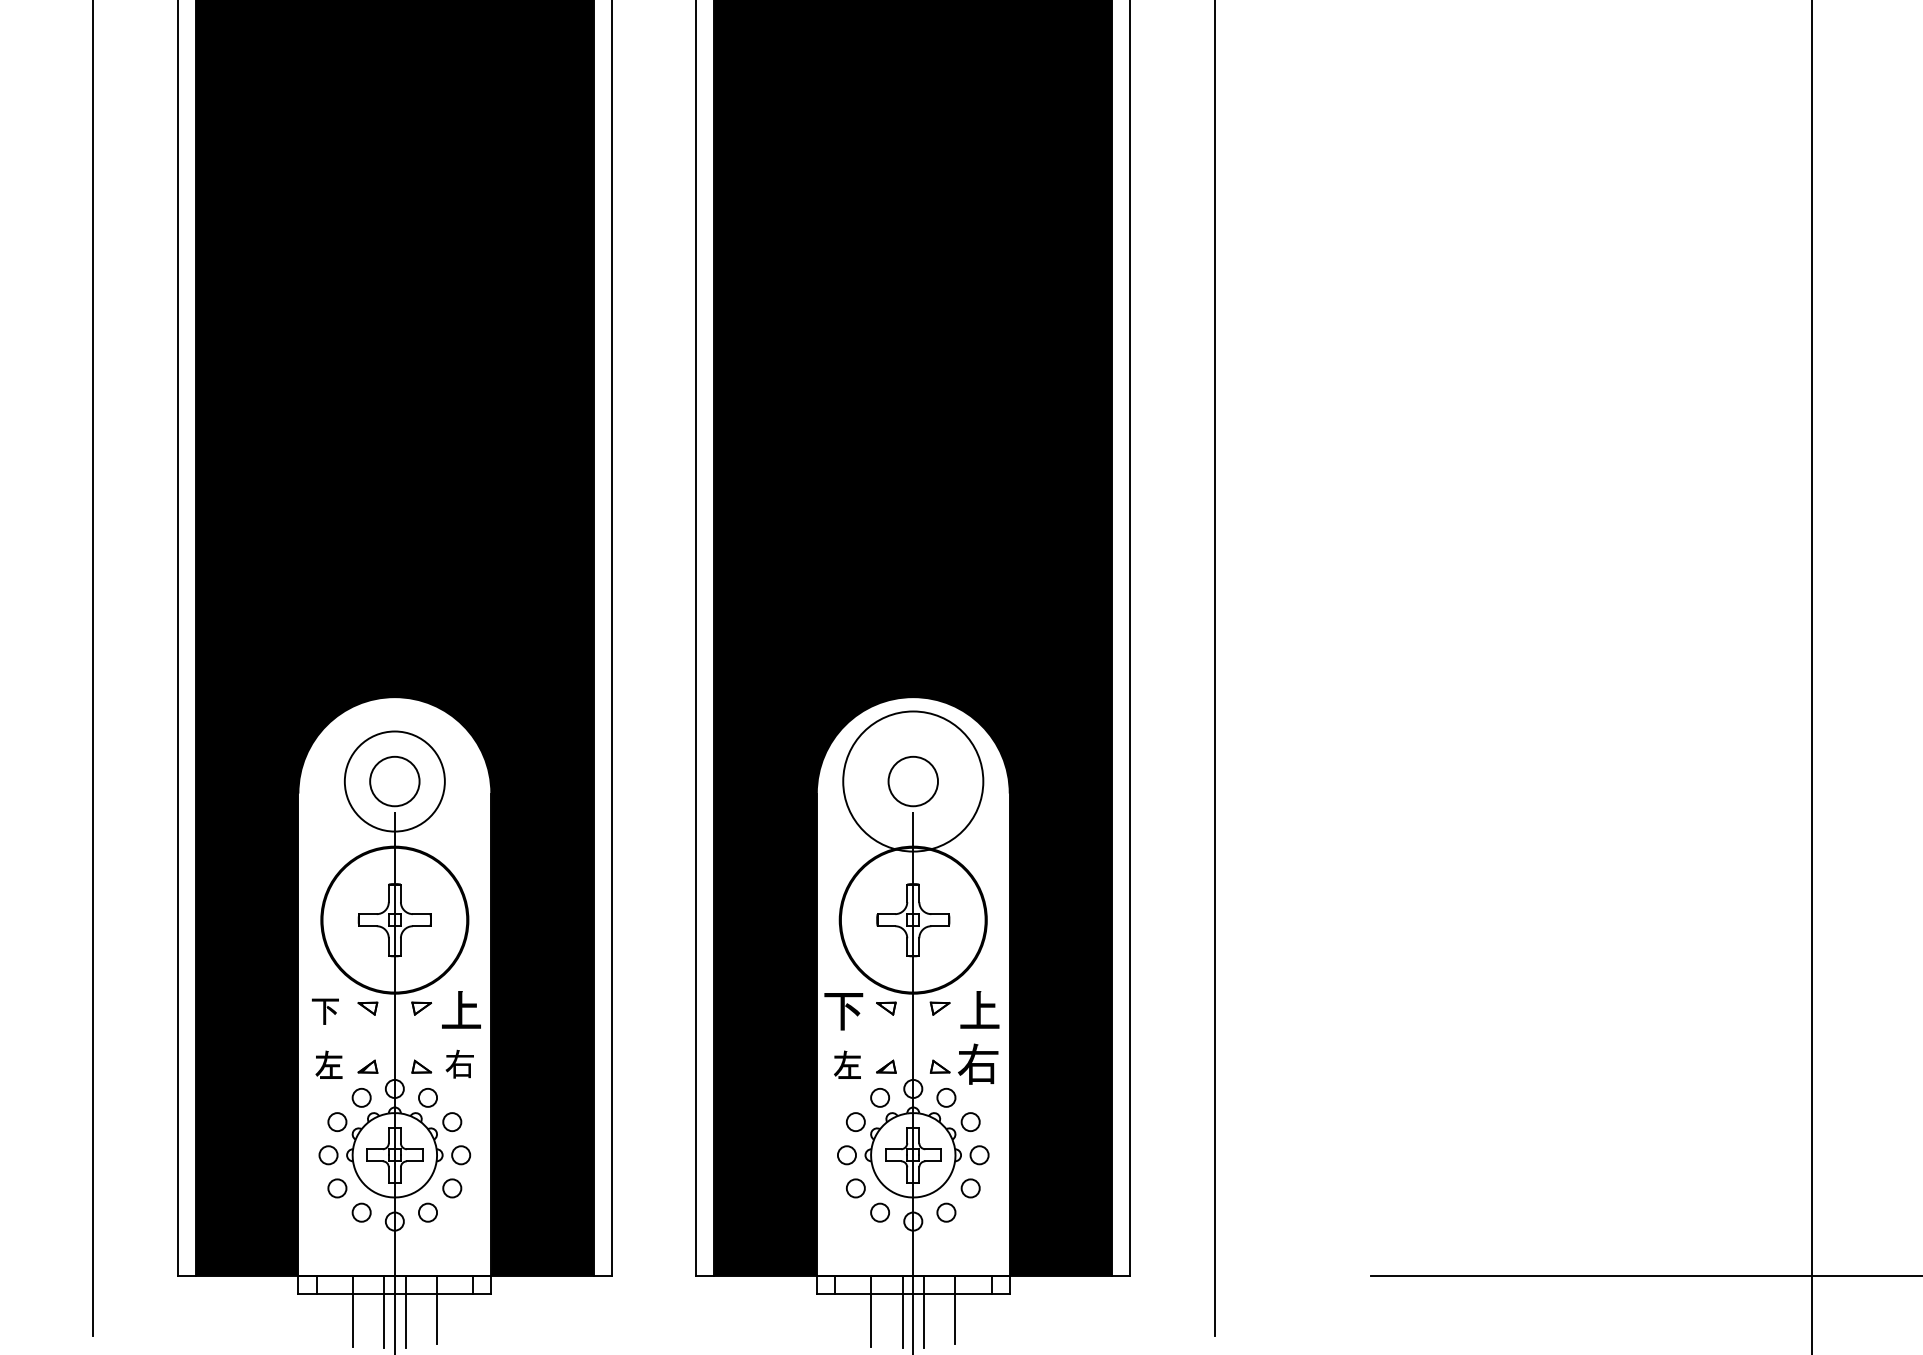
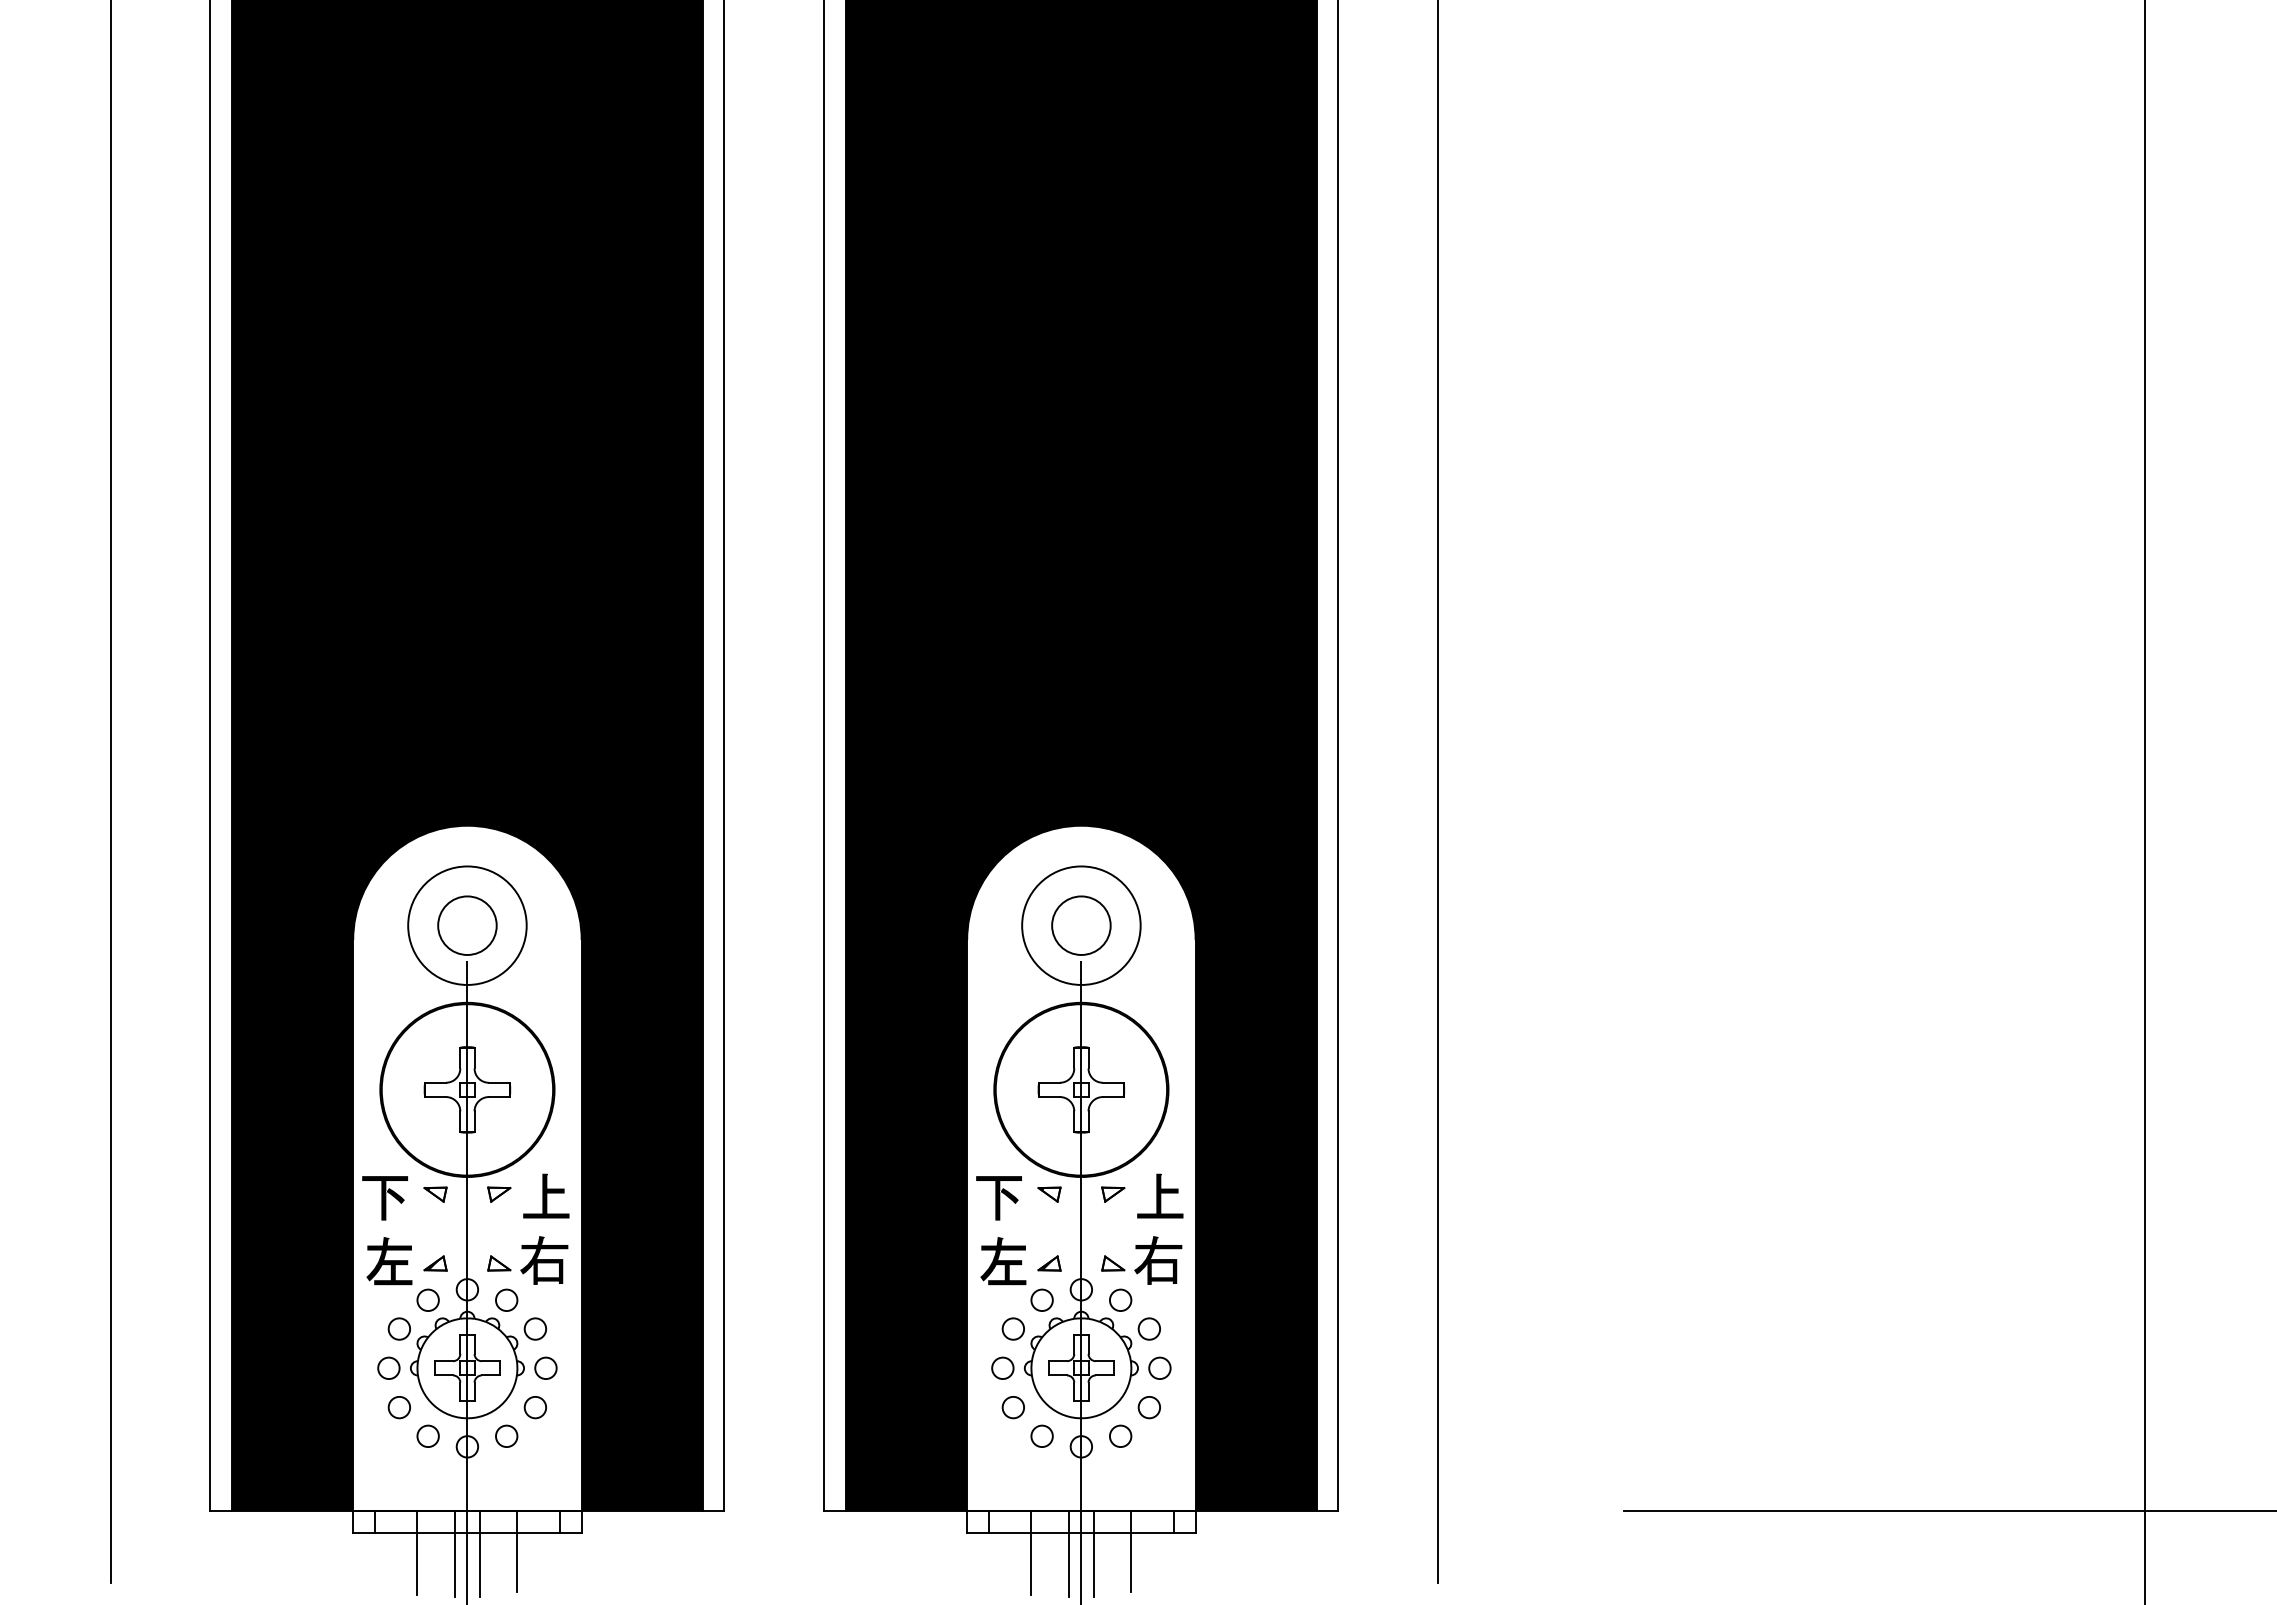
circle: (913, 781) -> (1081, 925), size x0.71
part: (325, 1011) -> (385, 1198), size x1.43
part: (459, 1064) -> (544, 1260), size x1.43
part: (329, 1065) -> (389, 1261), size x1.43
part: (847, 1065) -> (1003, 1261), size x1.43

